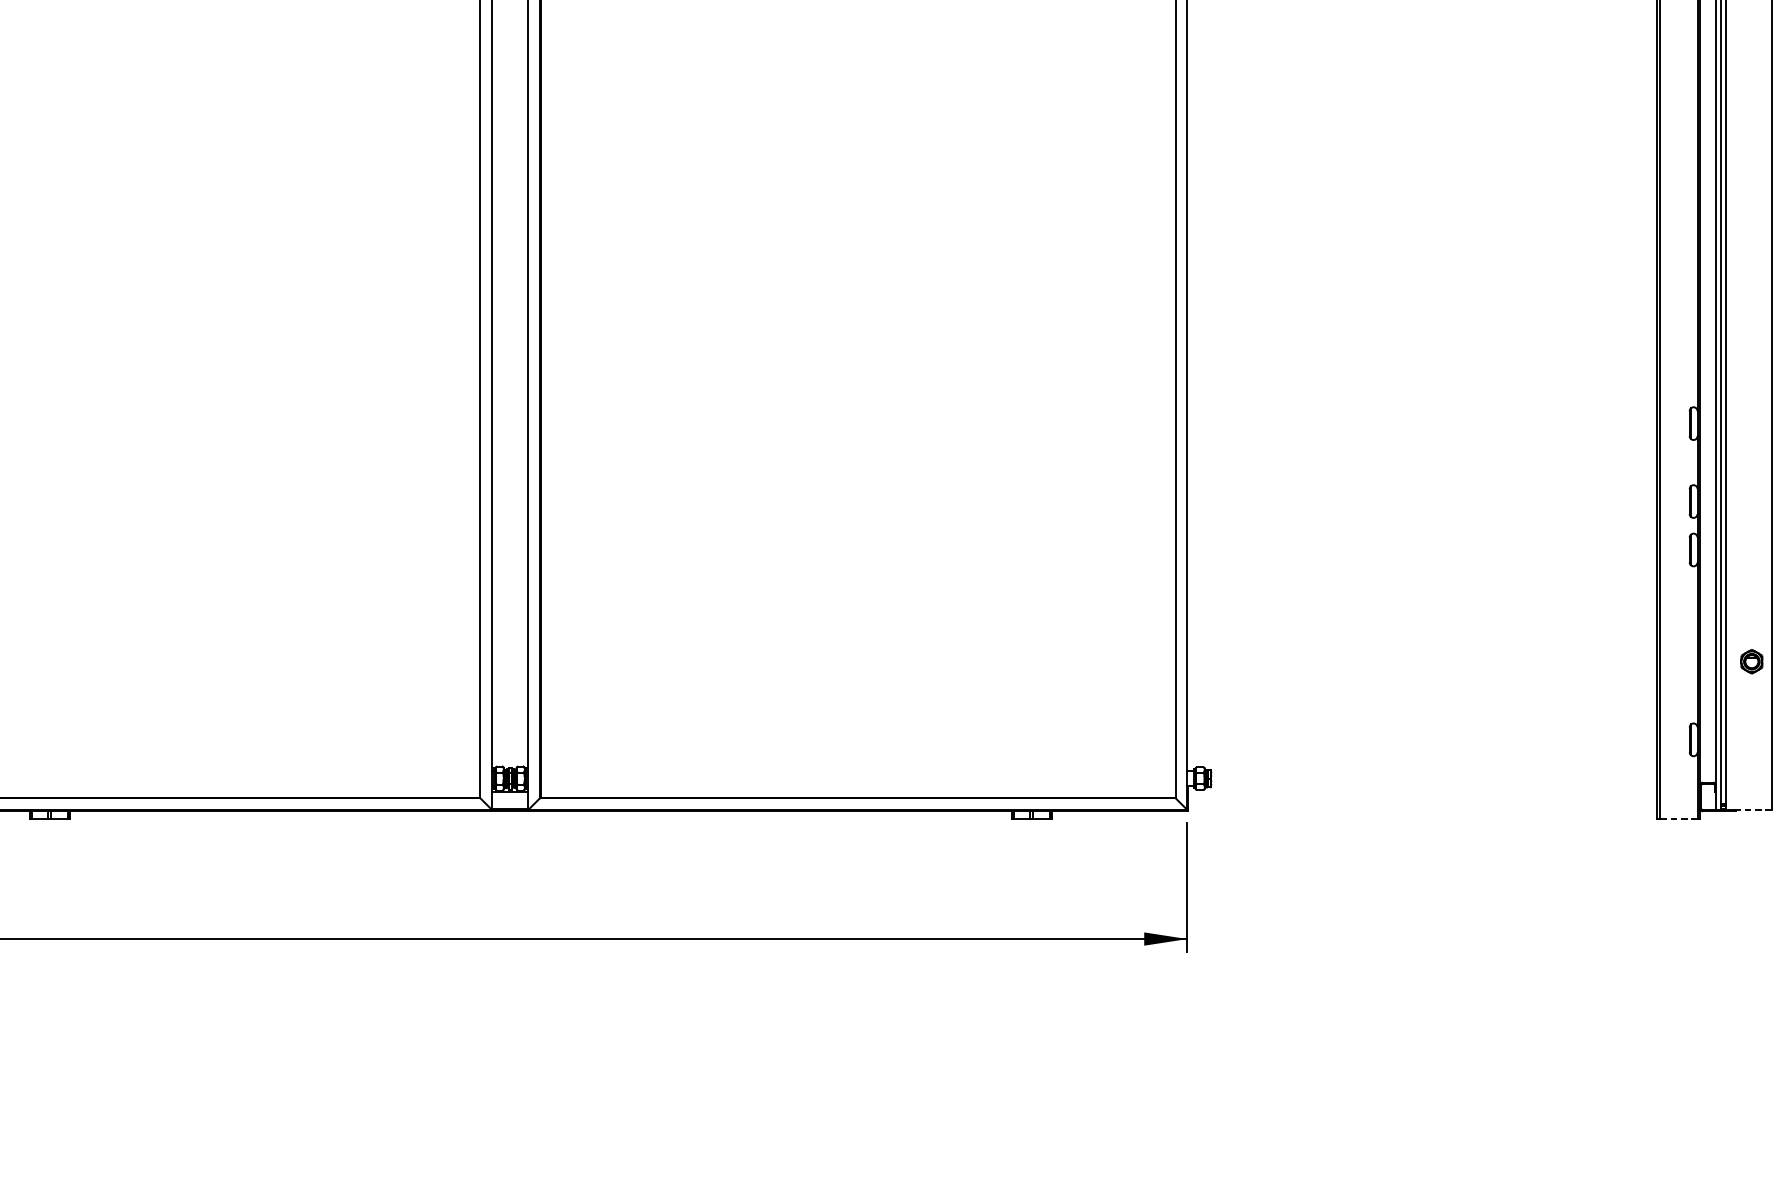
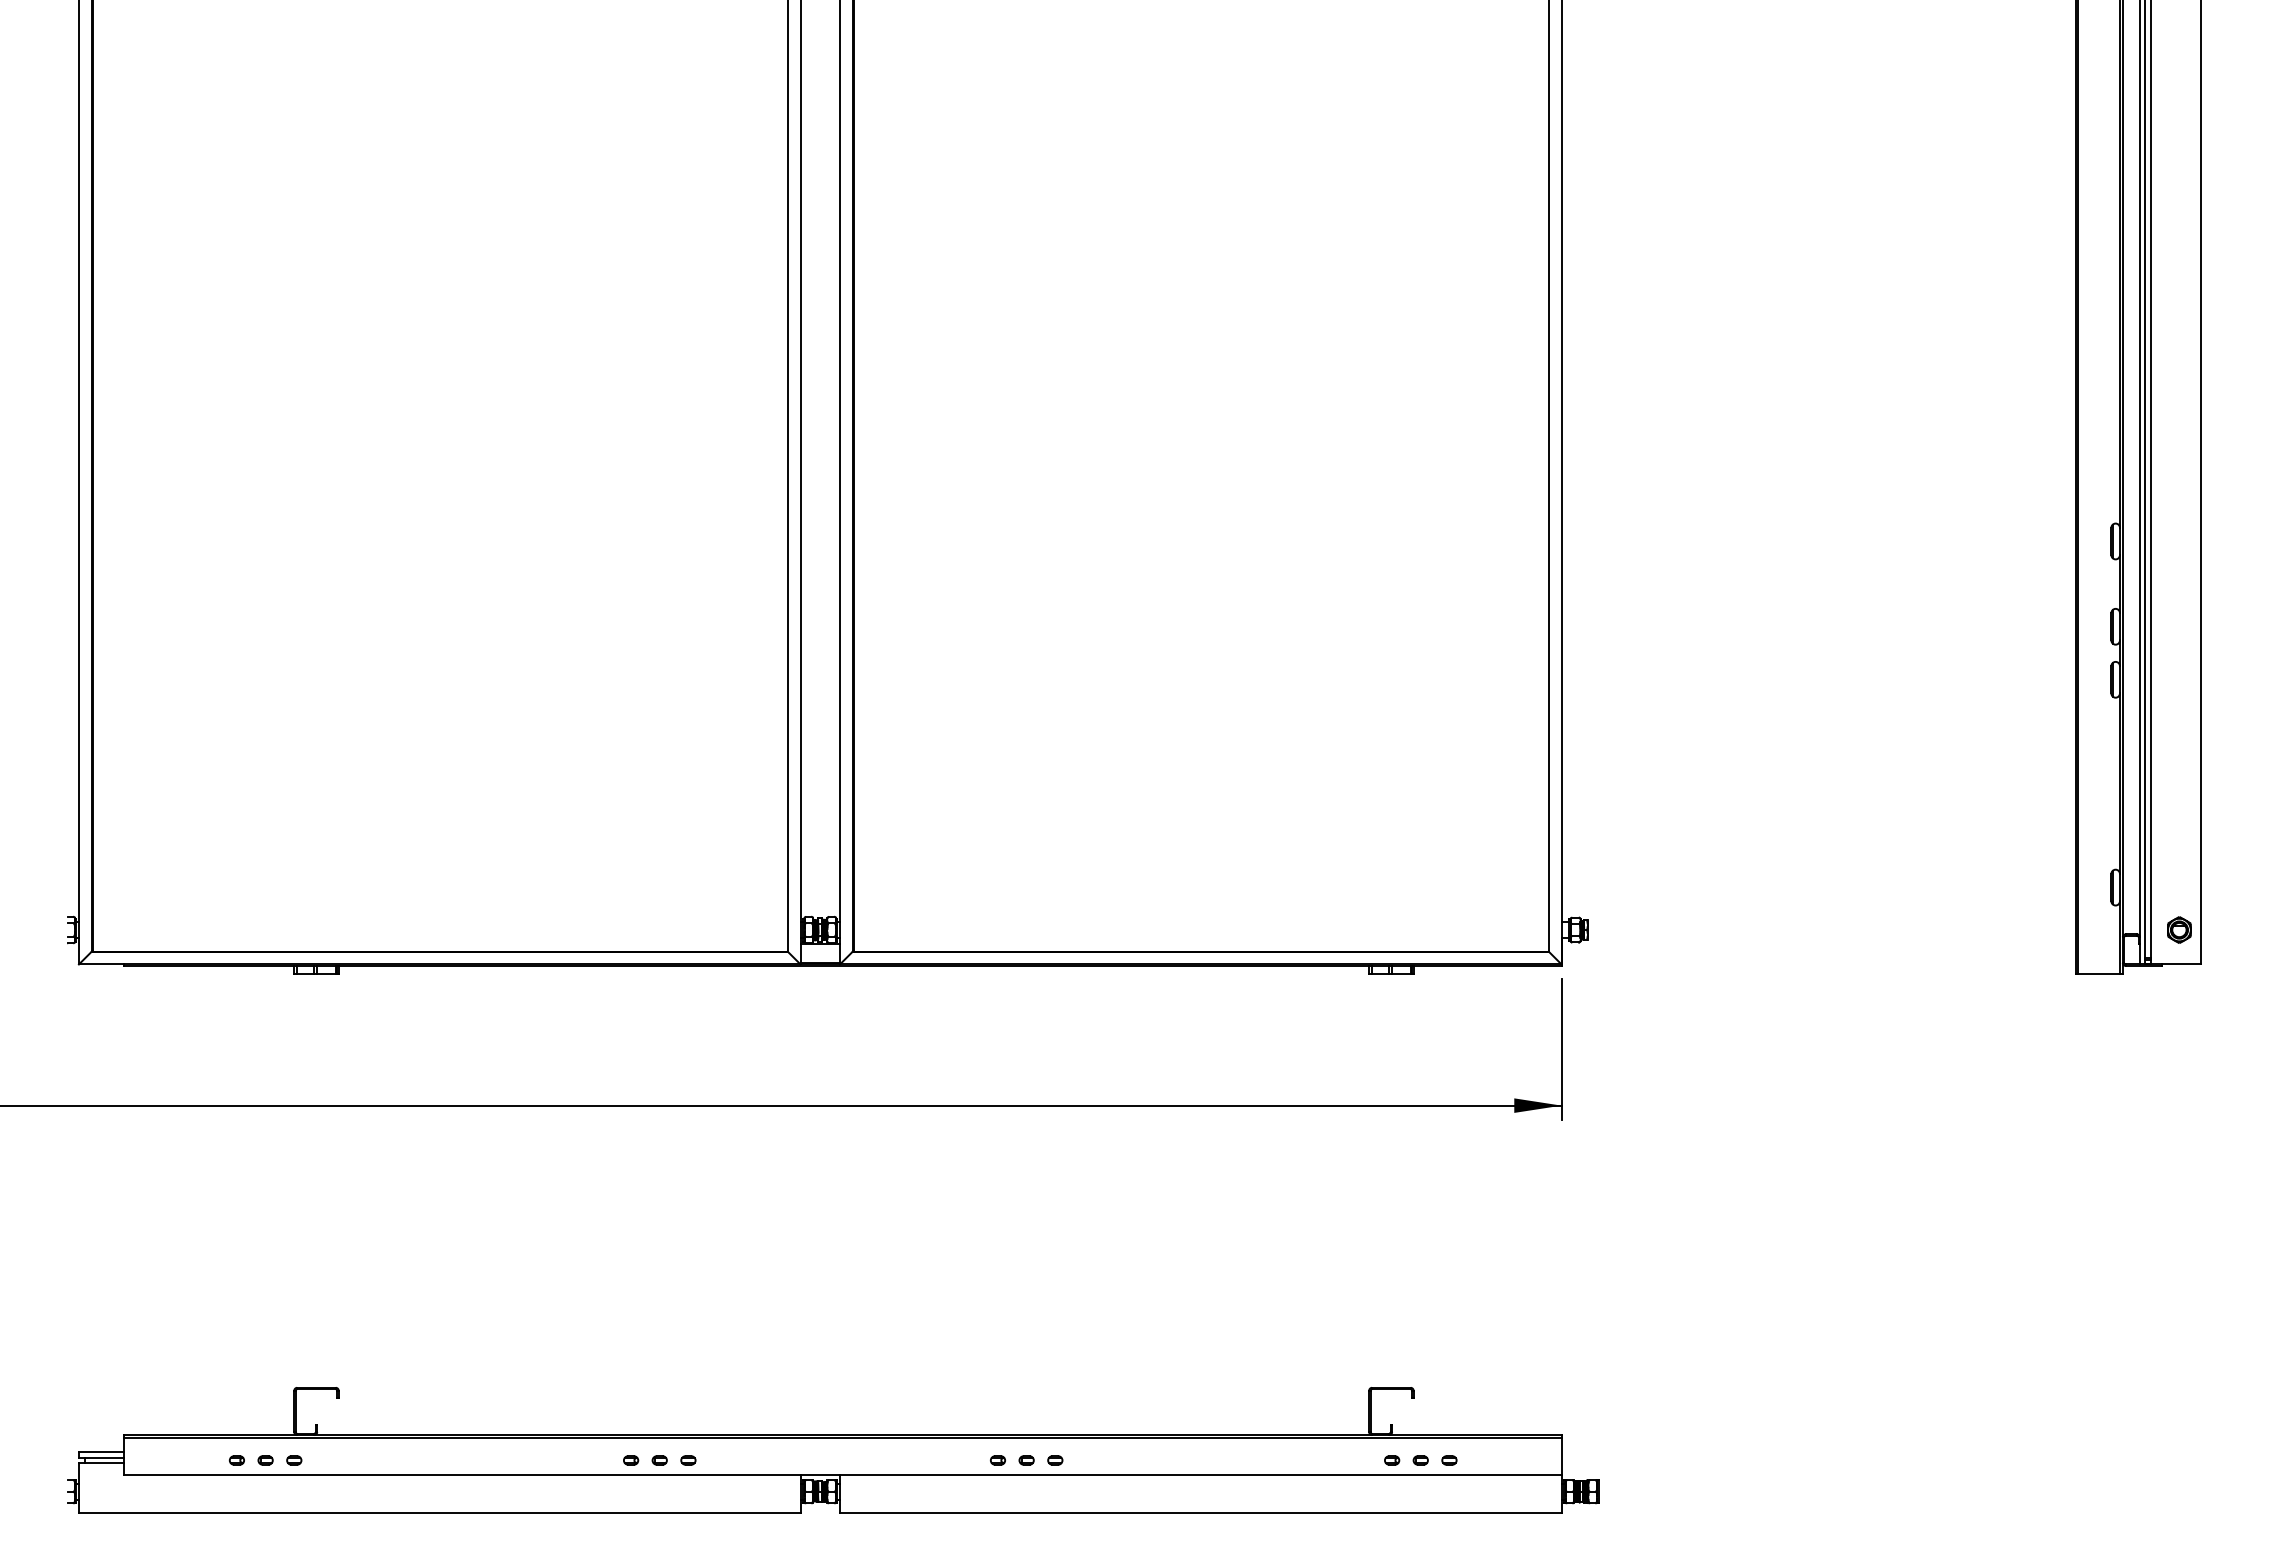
part: (1751, 661) -> (2179, 929), moved
line: (1753, 810) -> (2181, 964), dashed -> solid
line: (1678, 819) -> (2099, 974), dashed -> solid

